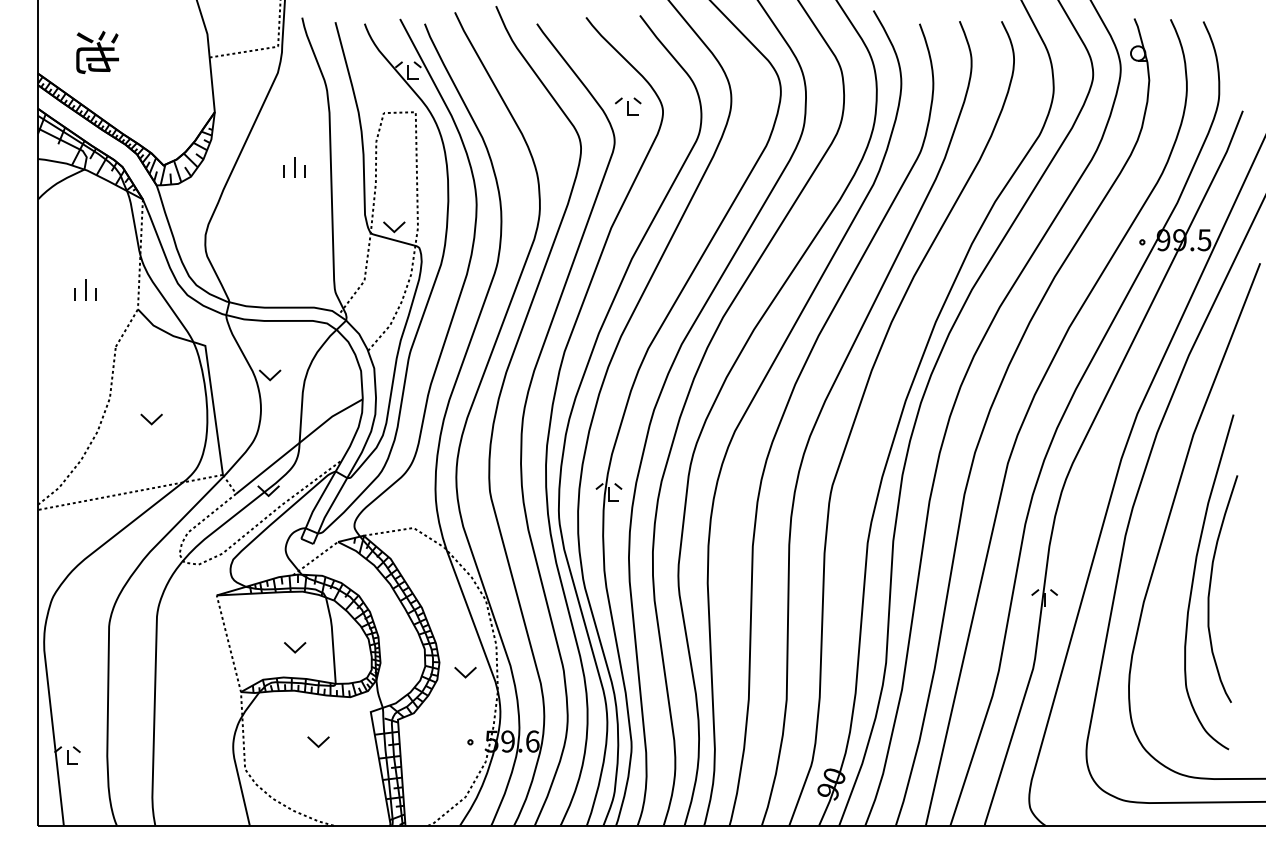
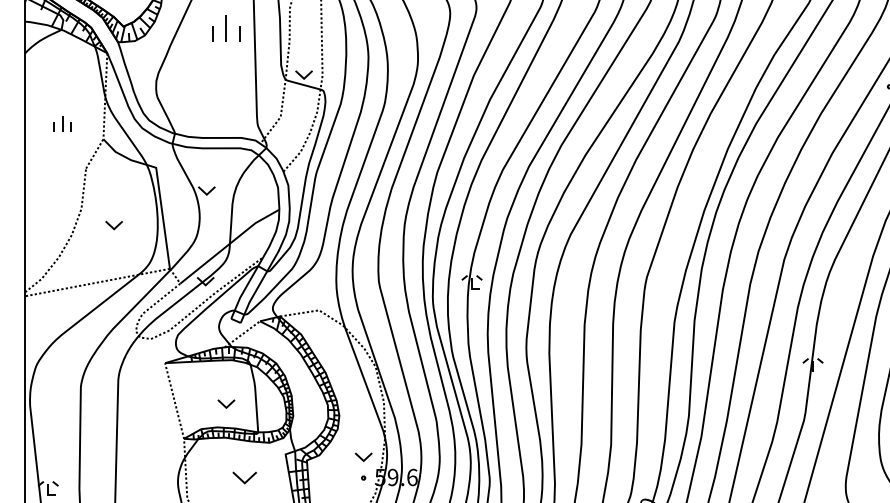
part: (294, 167) -> (225, 28), size x1.6
part: (465, 672) -> (363, 457), moved
part: (318, 741) -> (244, 477), size x1.4

